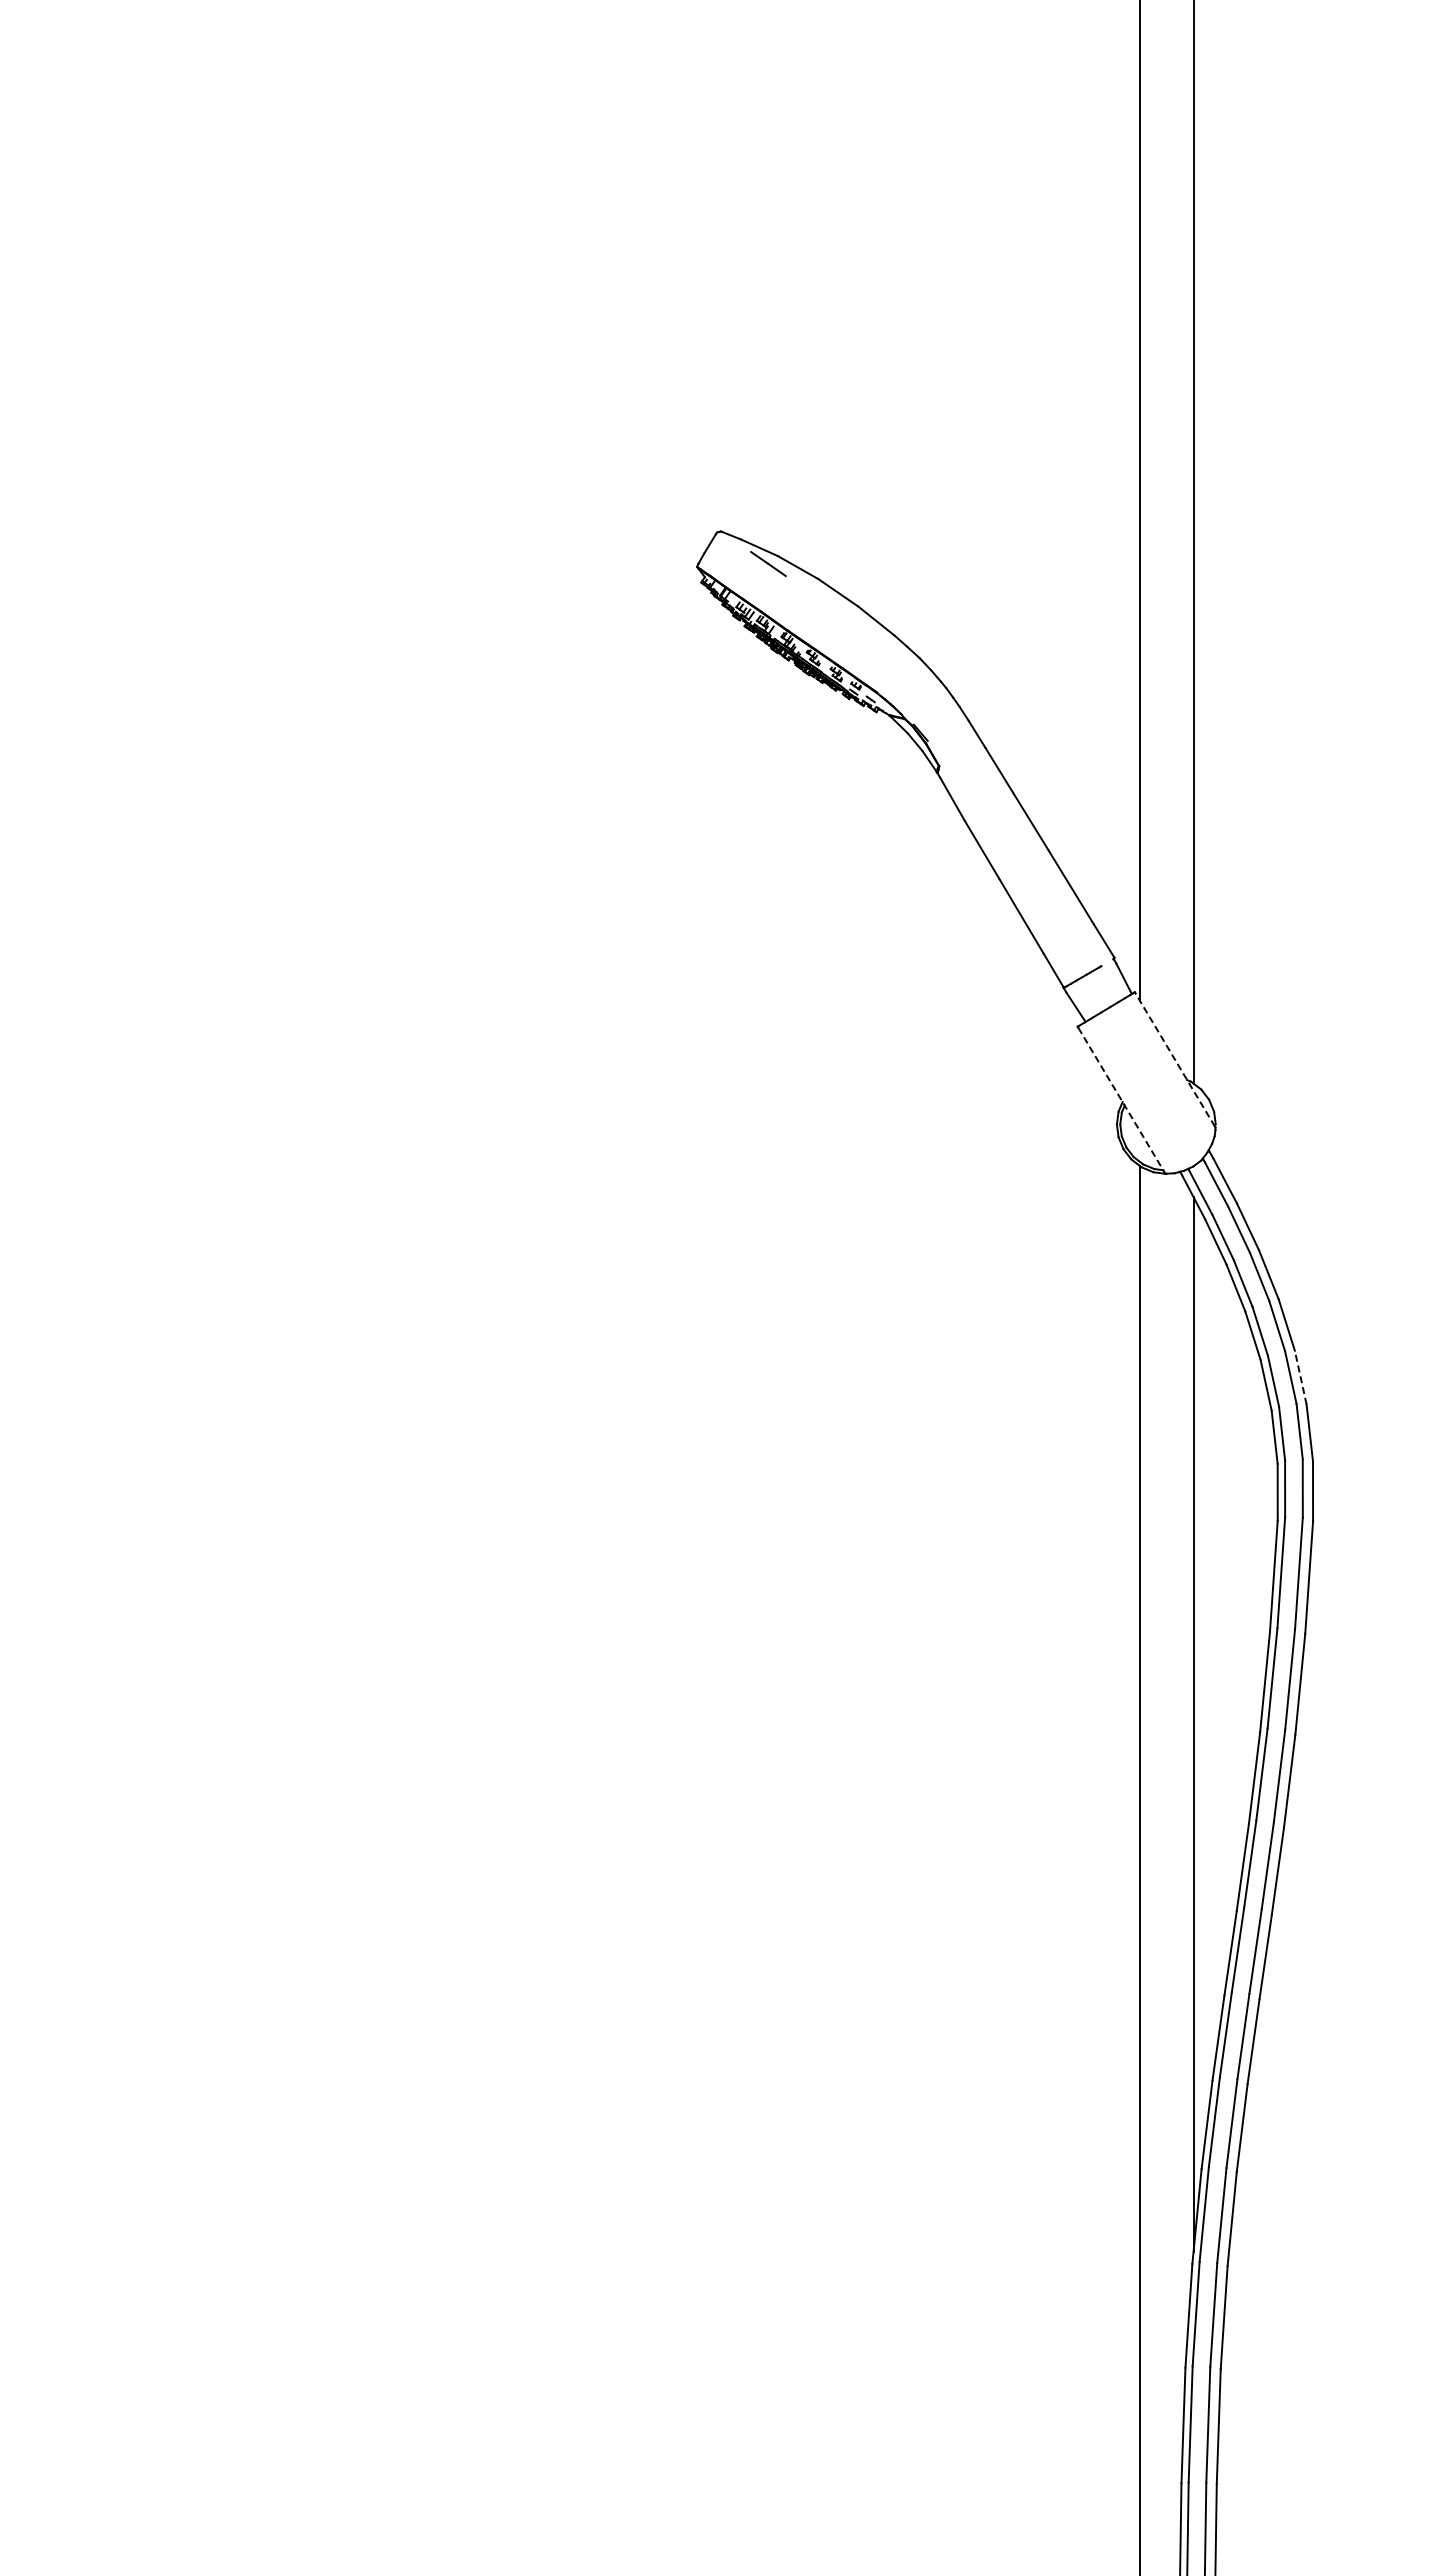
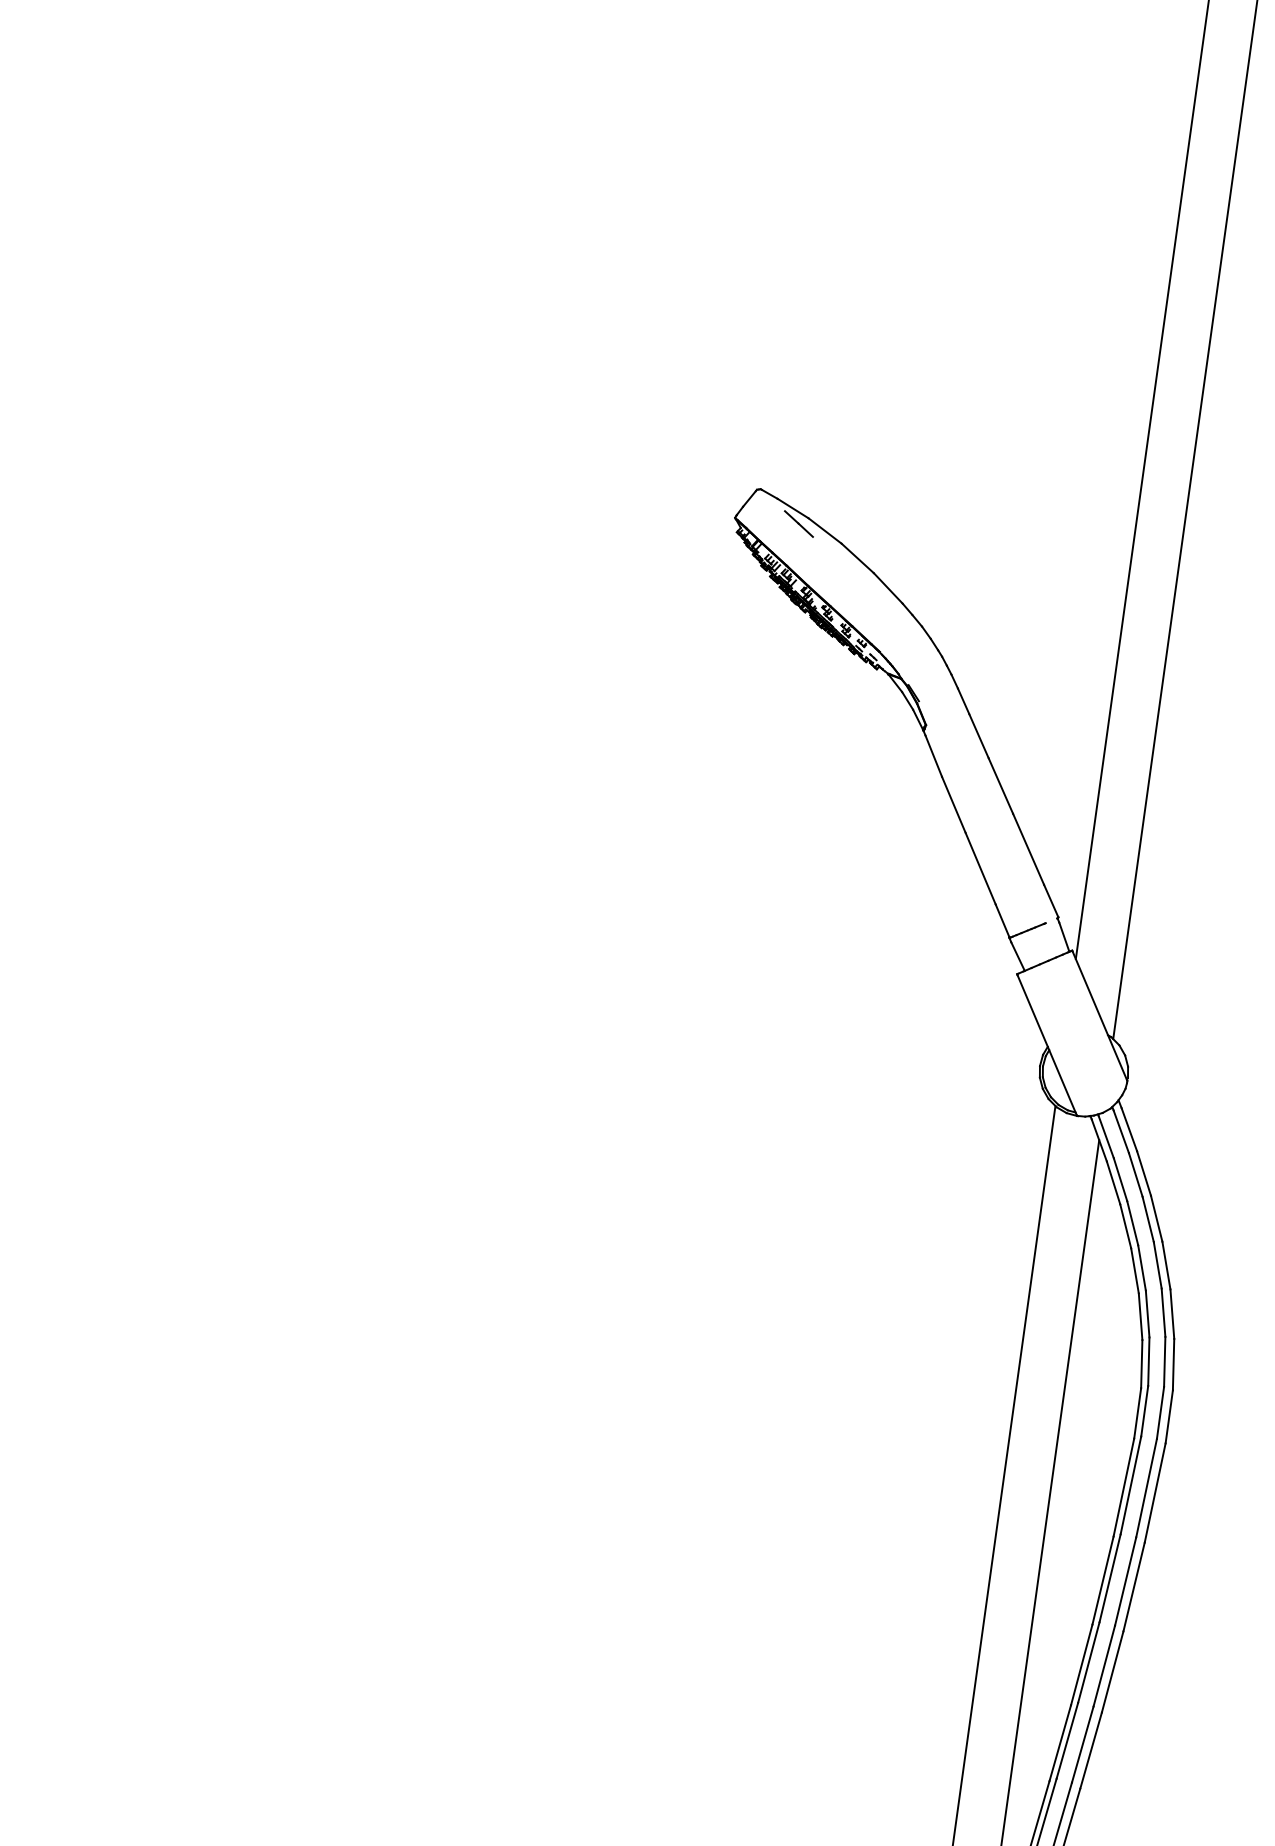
line: (1175, 1060) -> (1100, 1016), dashed -> solid
line: (1121, 1100) -> (1047, 1045), dashed -> solid
line: (1300, 1377) -> (1172, 1313), dashed -> solid

